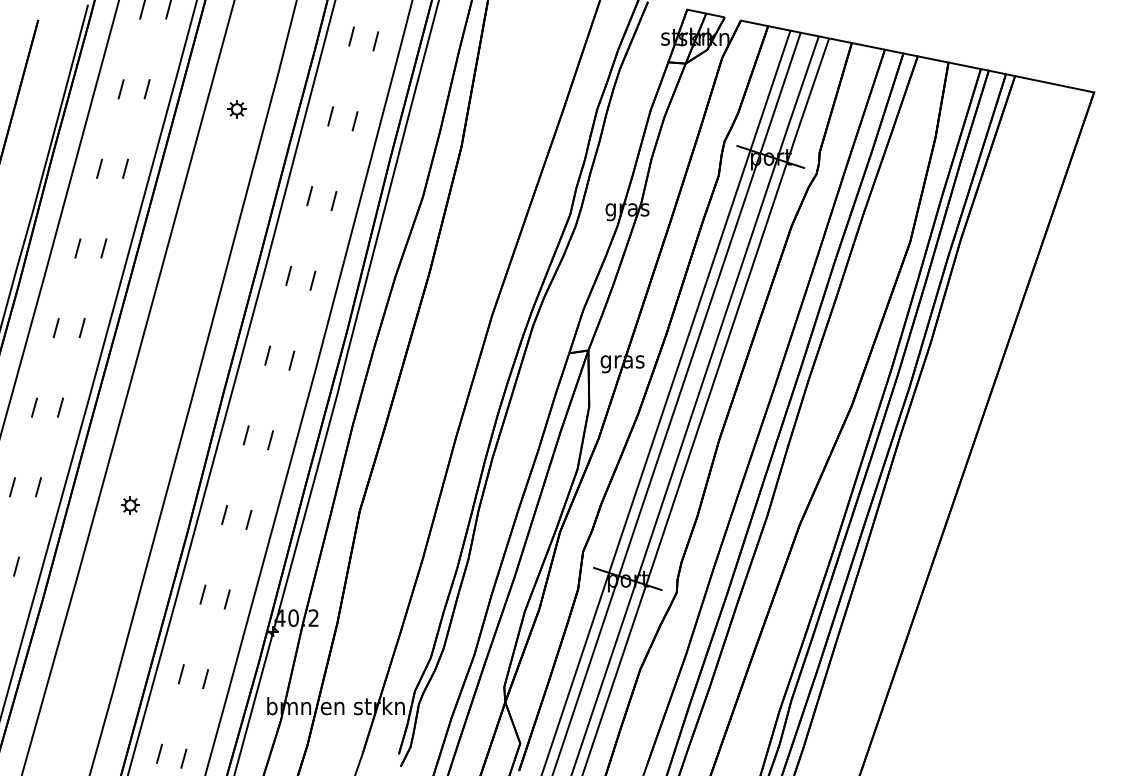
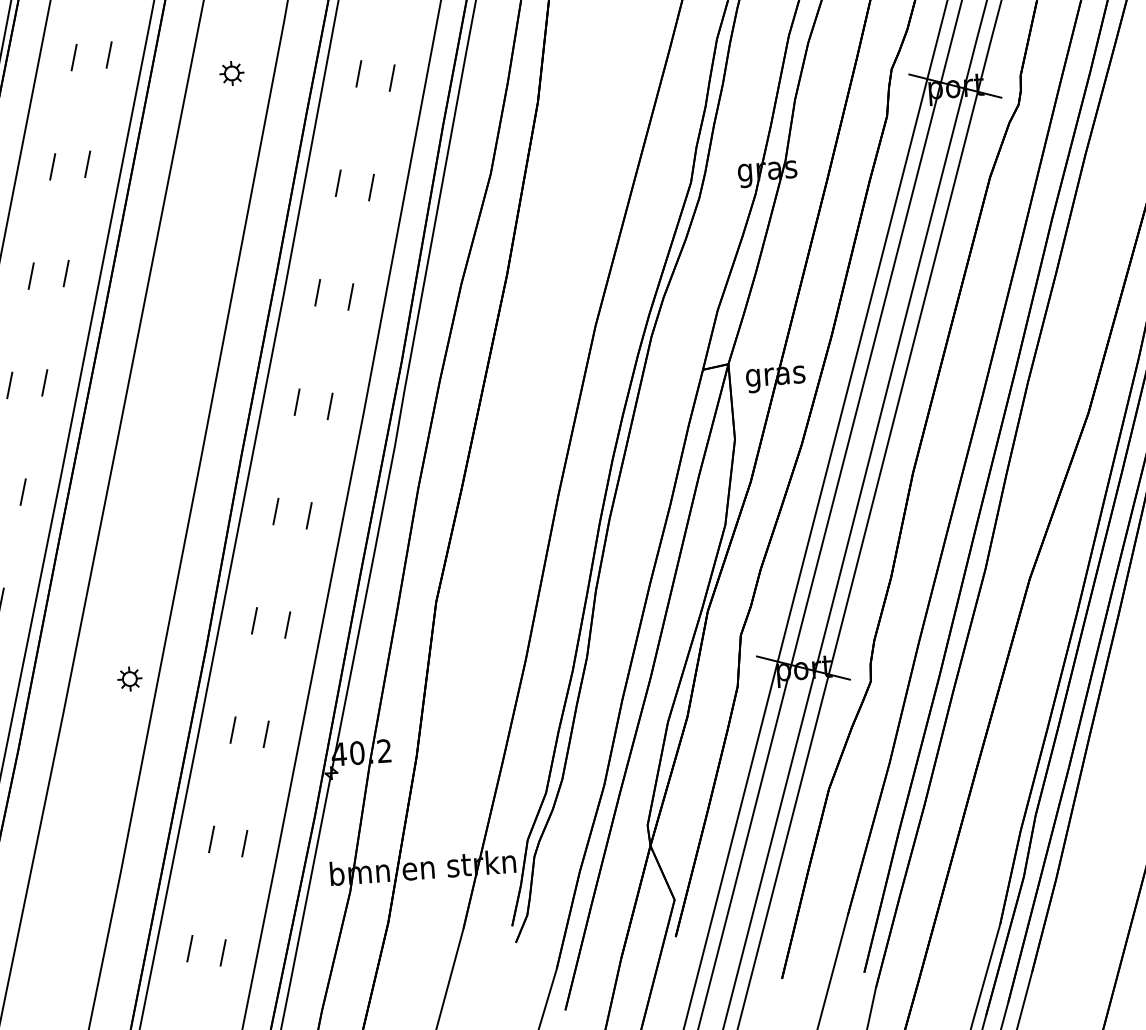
part: (130, 505) -> (129, 679), moved

